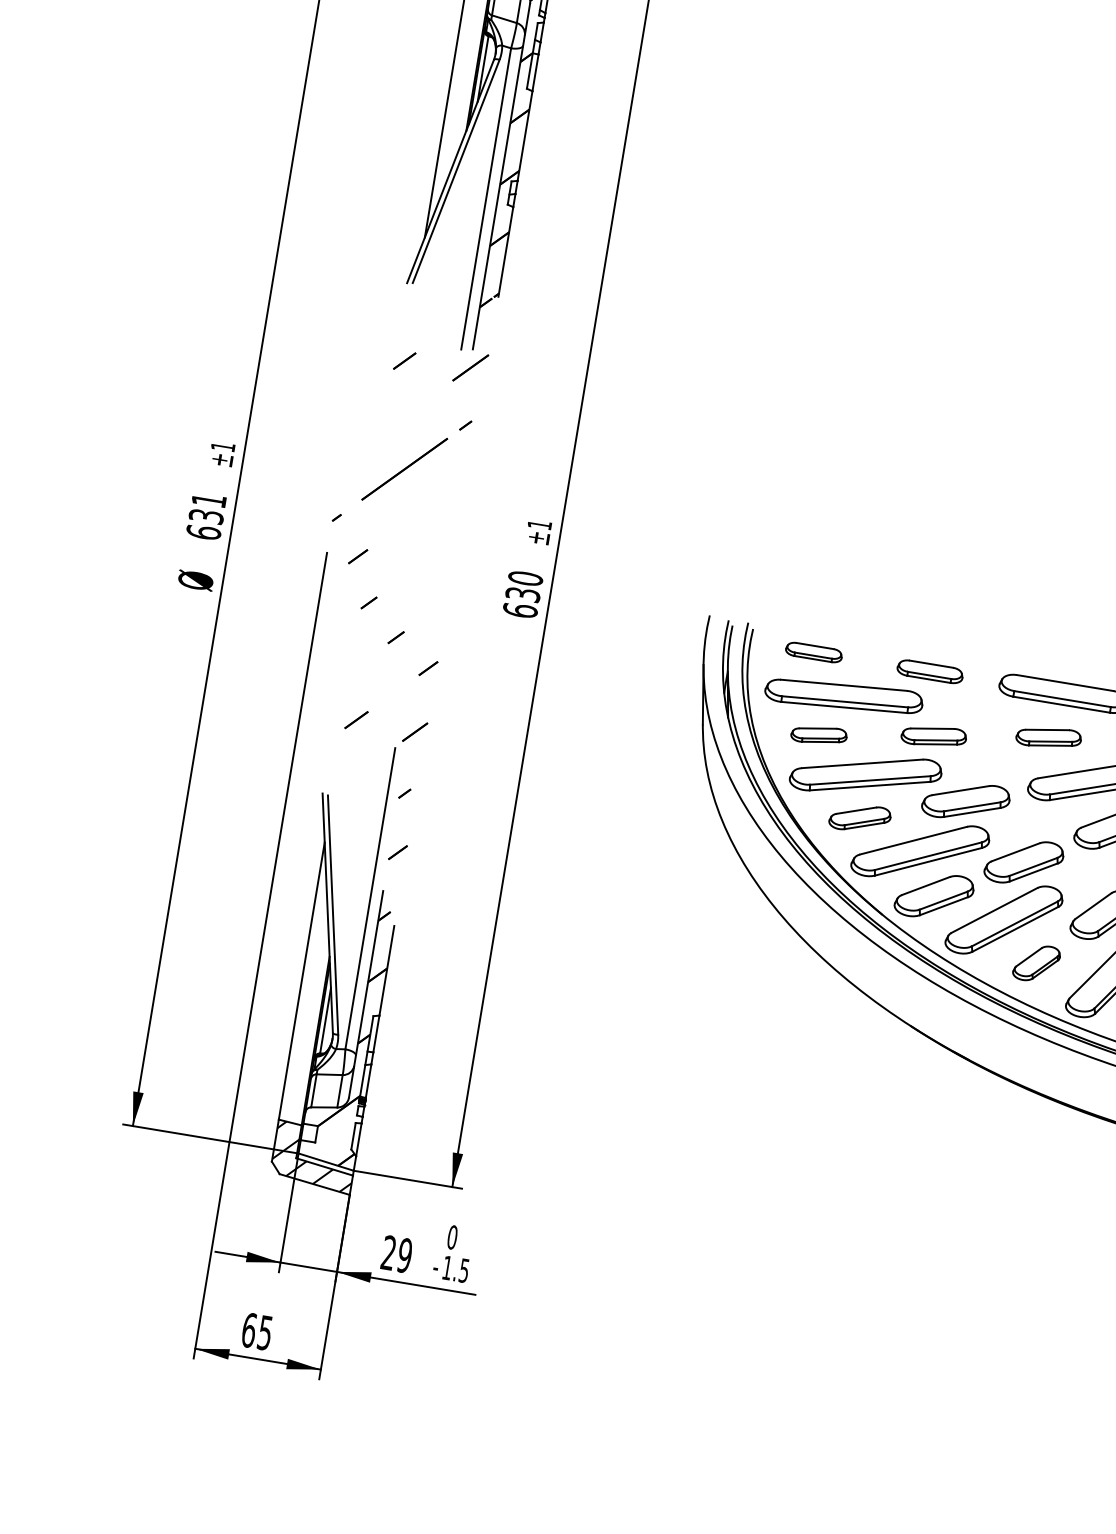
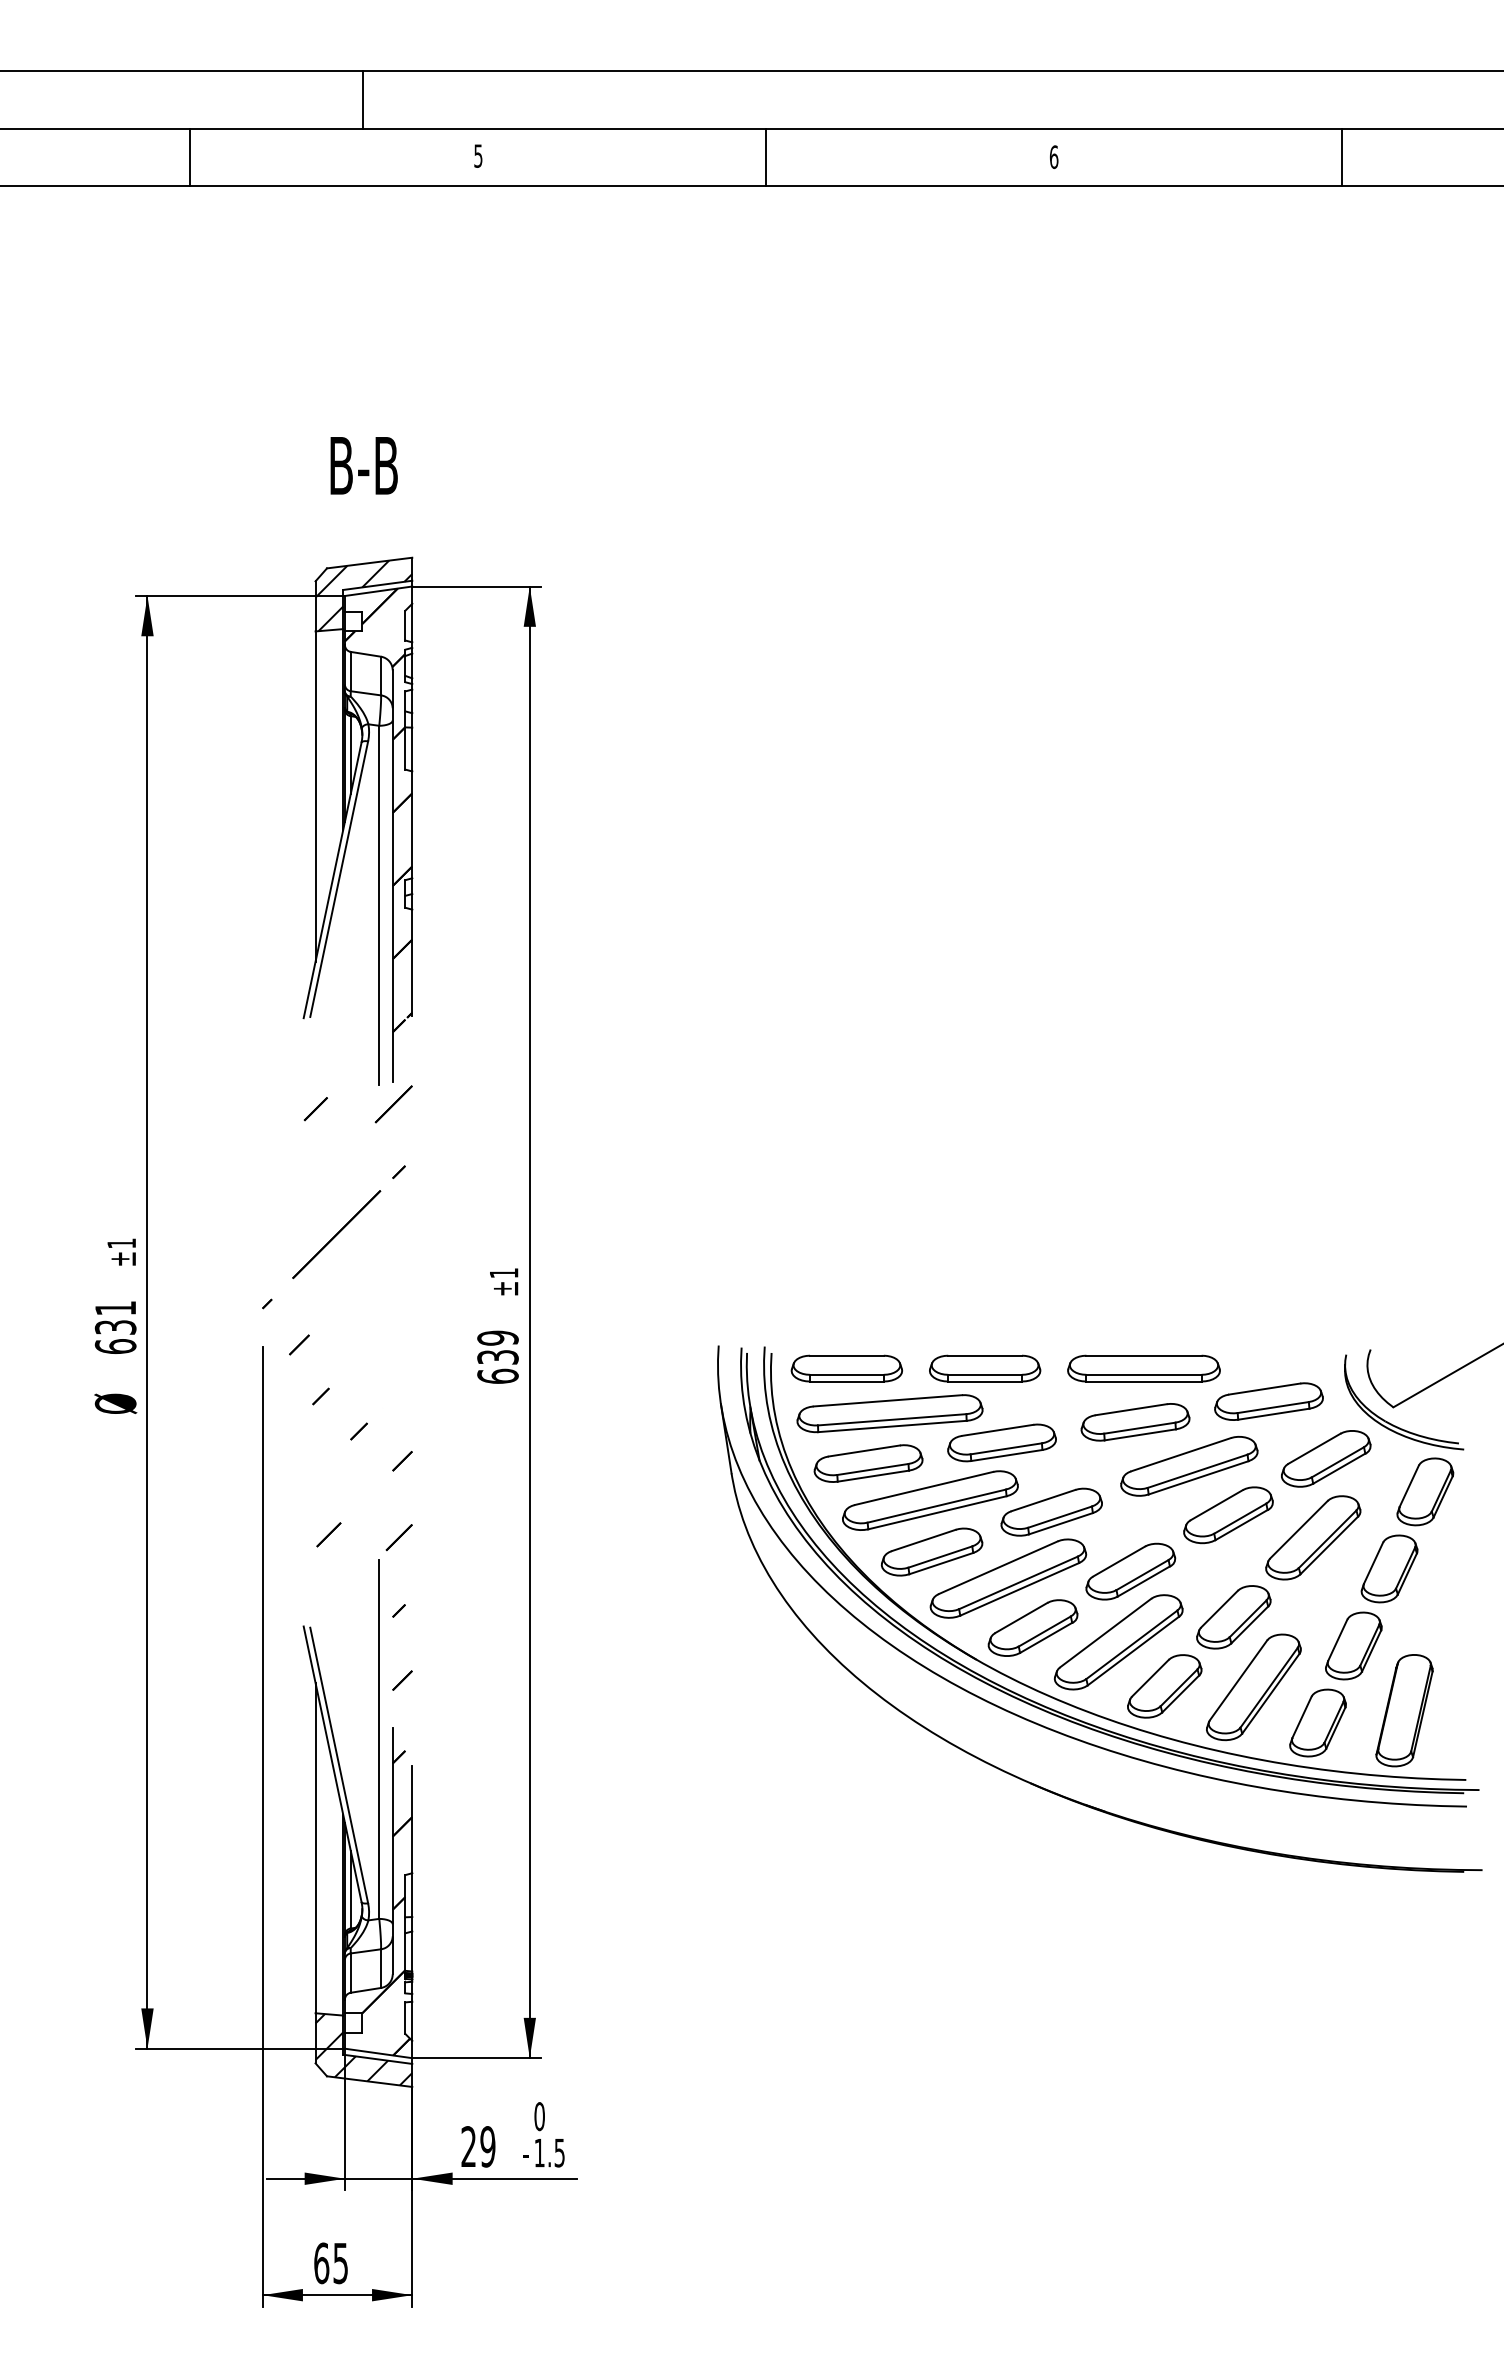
text: (525, 577) -> (497, 1337), 630 -> 639
part: (813, 652) -> (846, 1368), size x1.67
part: (930, 671) -> (985, 1368), size x1.43
part: (819, 735) -> (868, 1463), size x1.67
part: (933, 736) -> (1001, 1442), size x1.43
part: (1048, 737) -> (1135, 1422), size x1.43
part: (859, 817) -> (931, 1551), size x1.43
part: (1036, 963) -> (1164, 1686), size x1.43

